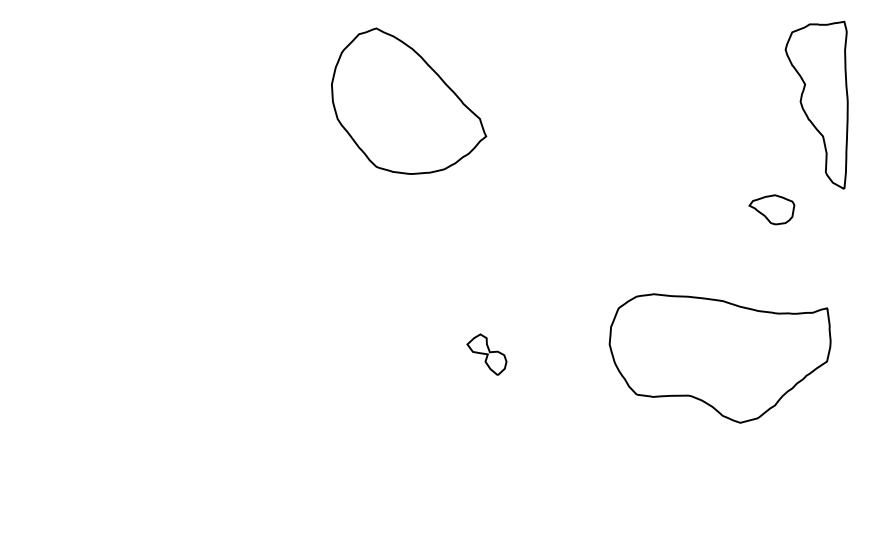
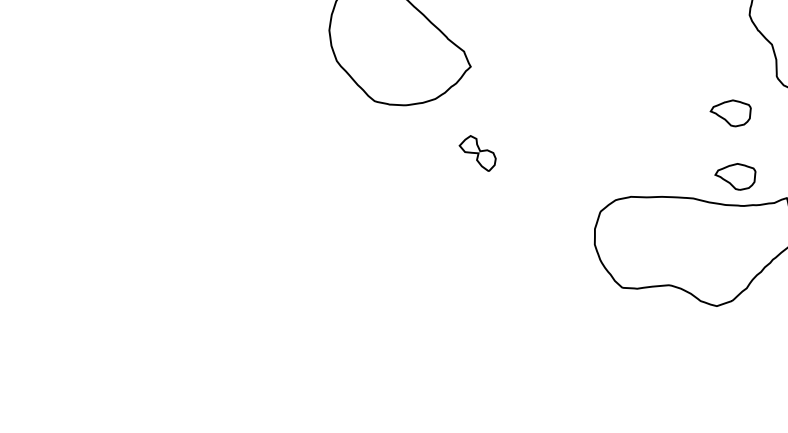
part: (771, 280) -> (735, 176), added
part: (486, 354) -> (477, 153), moved

